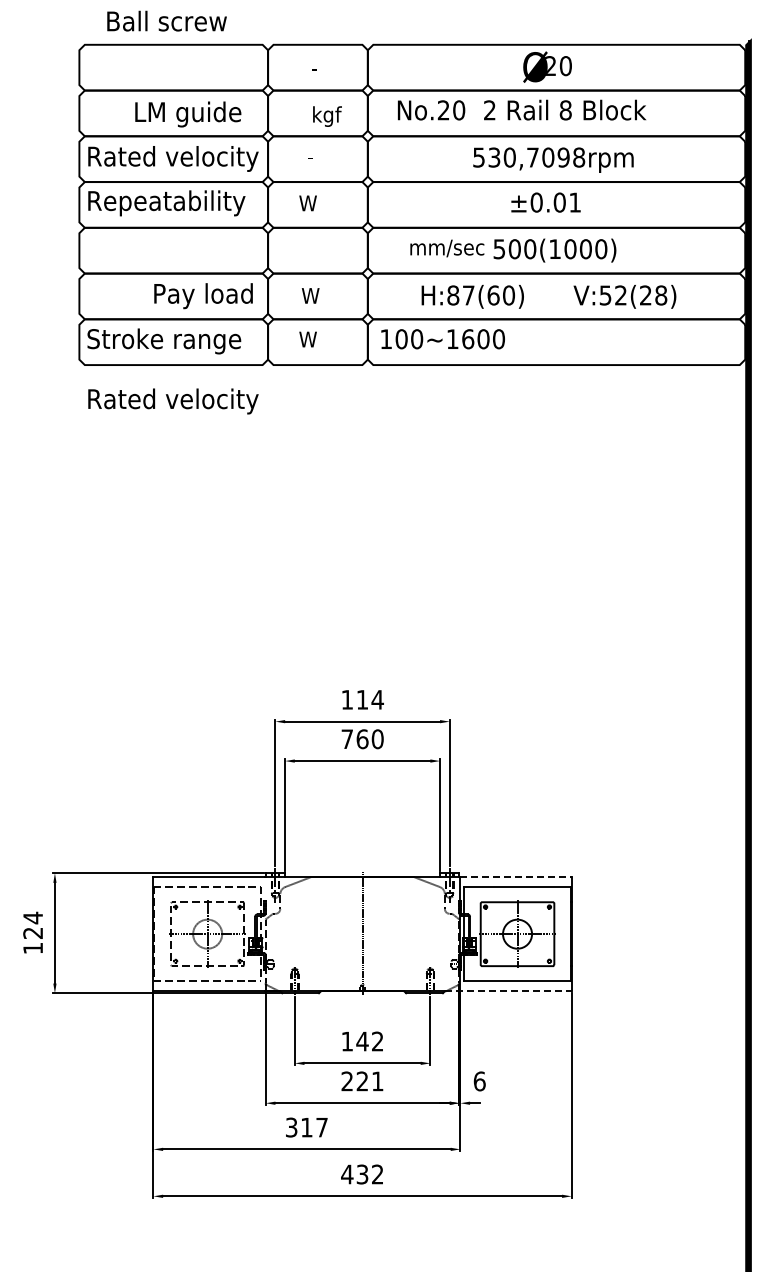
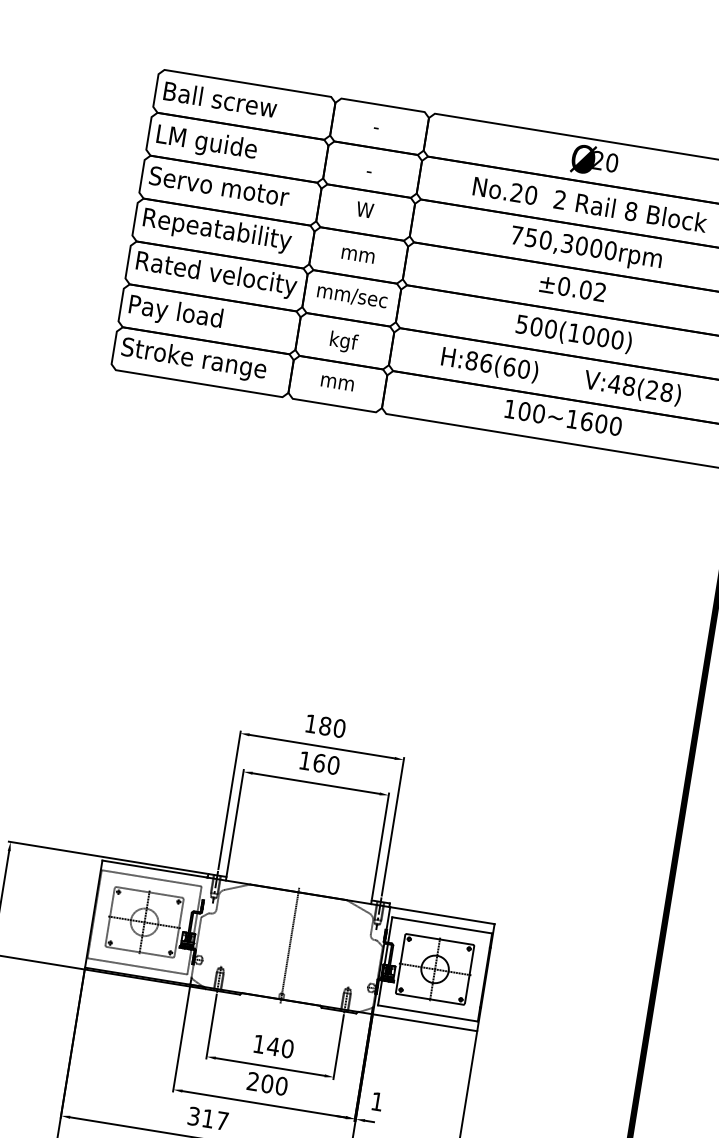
text: (166, 20) -> (220, 98), moved
text: (521, 109) -> (589, 203), moved
text: (188, 114) -> (207, 143), moved
text: (326, 116) -> (380, 173), kgf -> -
text: (316, 156) -> (364, 209), - -> W
text: (529, 157) -> (564, 243), 530,7098rpm -> 750,3000rpm
text: (172, 158) -> (229, 189), Rated velocity -> Servo motor
text: (574, 202) -> (599, 292), ±0.01 -> ±0.02
text: (316, 203) -> (357, 253), W -> mm
text: (447, 248) -> (352, 296), moved
text: (468, 295) -> (486, 363), H:87(60) -> H:86(60)
text: (613, 295) -> (622, 385), V:52(28) -> V:48(28)
text: (203, 296) -> (175, 313), moved
text: (316, 297) -> (343, 341), W -> kgf
text: (316, 339) -> (336, 381), W -> mm
text: (442, 339) -> (562, 417), moved
text: (173, 401) -> (216, 275), moved
text: (369, 699) -> (331, 726), 114 -> 180
text: (346, 738) -> (304, 759), 760 -> 160
line: (516, 877) -> (442, 916), dashed -> solid
line: (508, 991) -> (417, 1021), dashed -> solid
text: (377, 1041) -> (287, 1048), 142 -> 140
text: (369, 1081) -> (273, 1085), 221 -> 200
text: (479, 1081) -> (377, 1101), 6 -> 1

